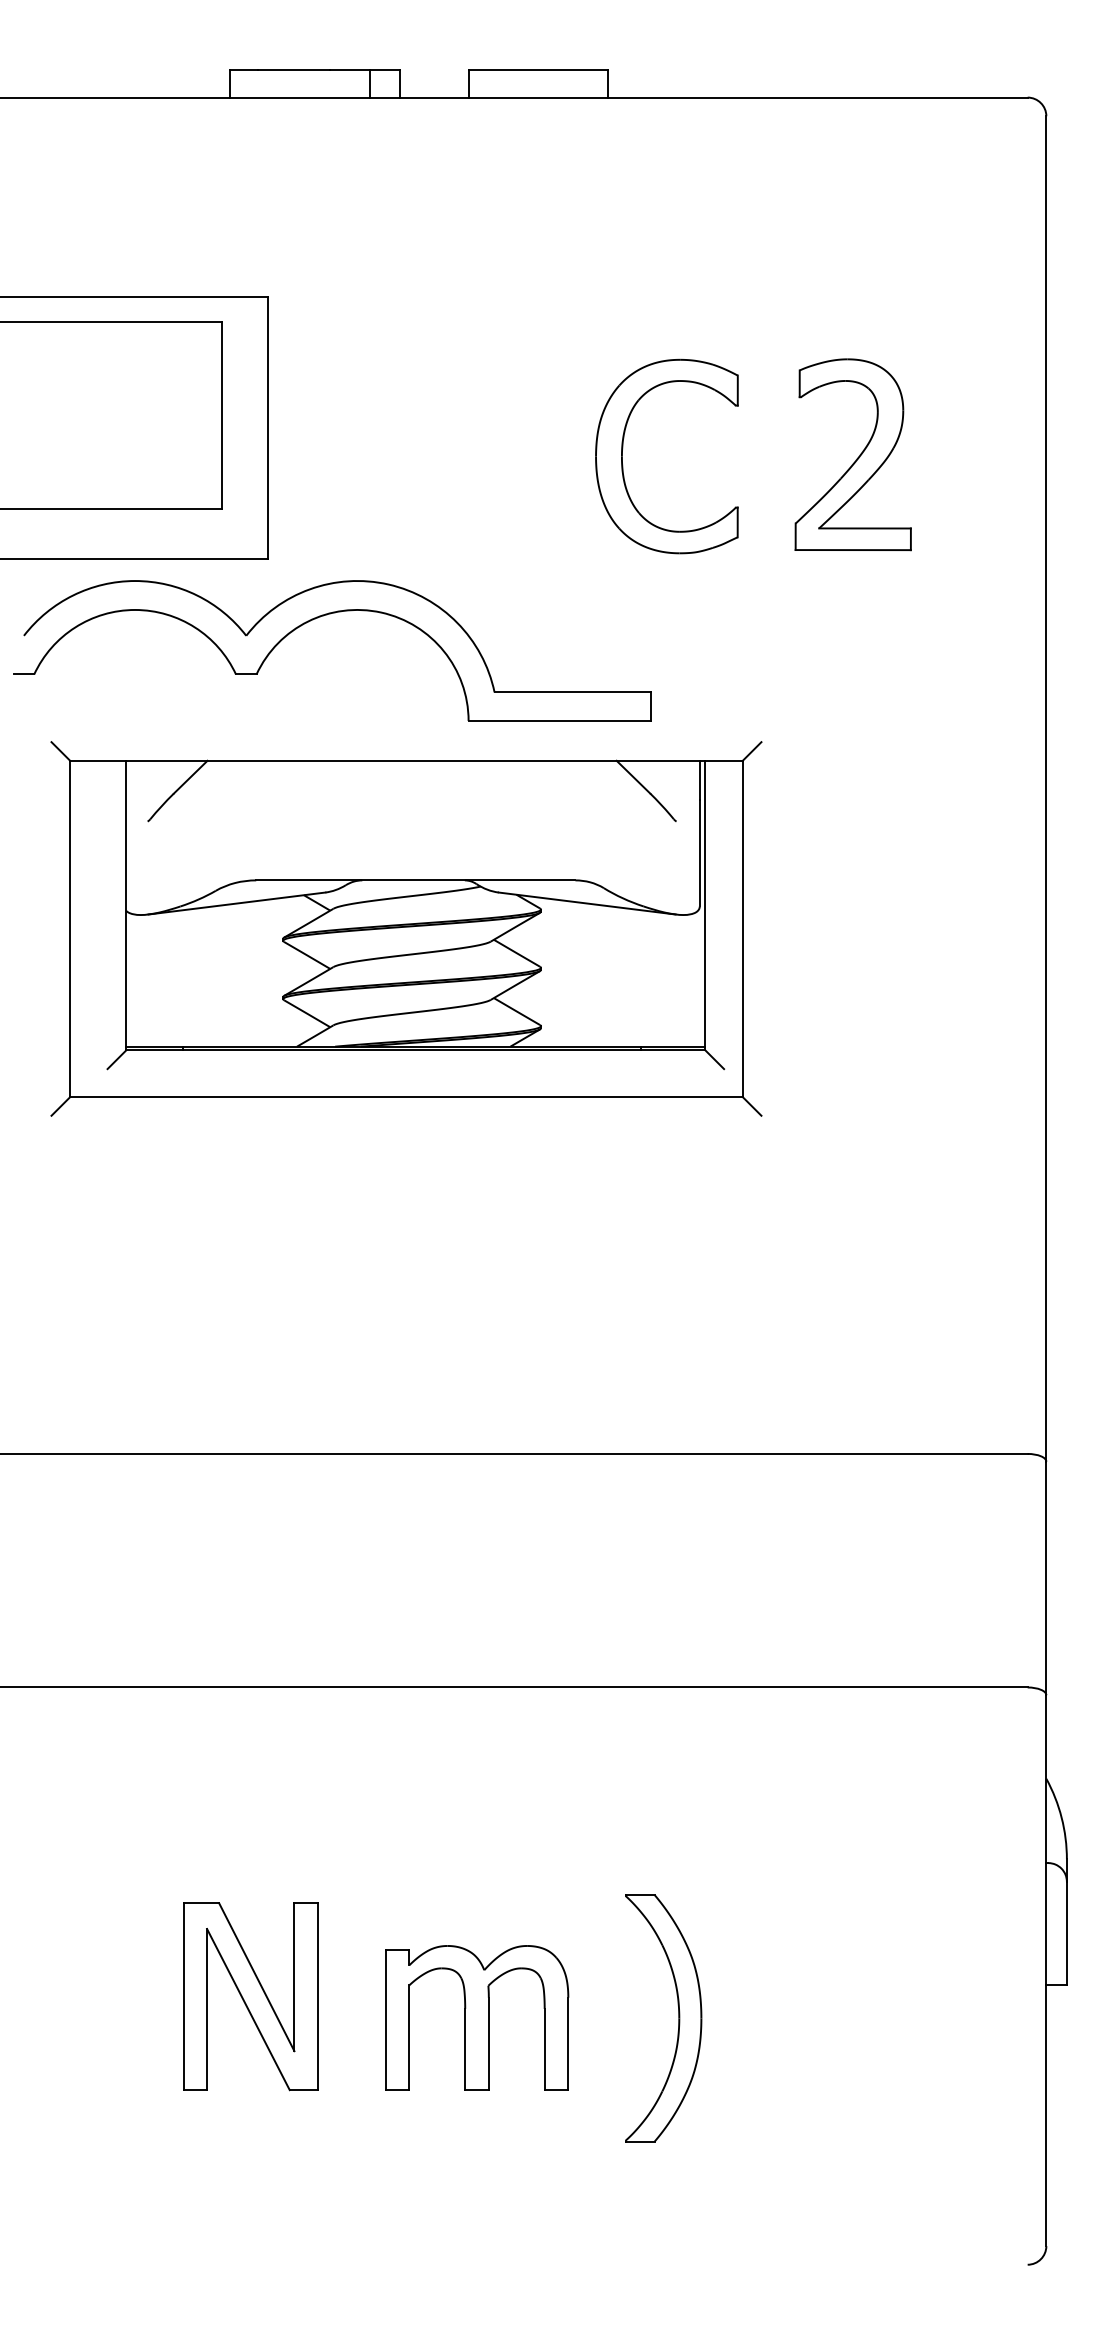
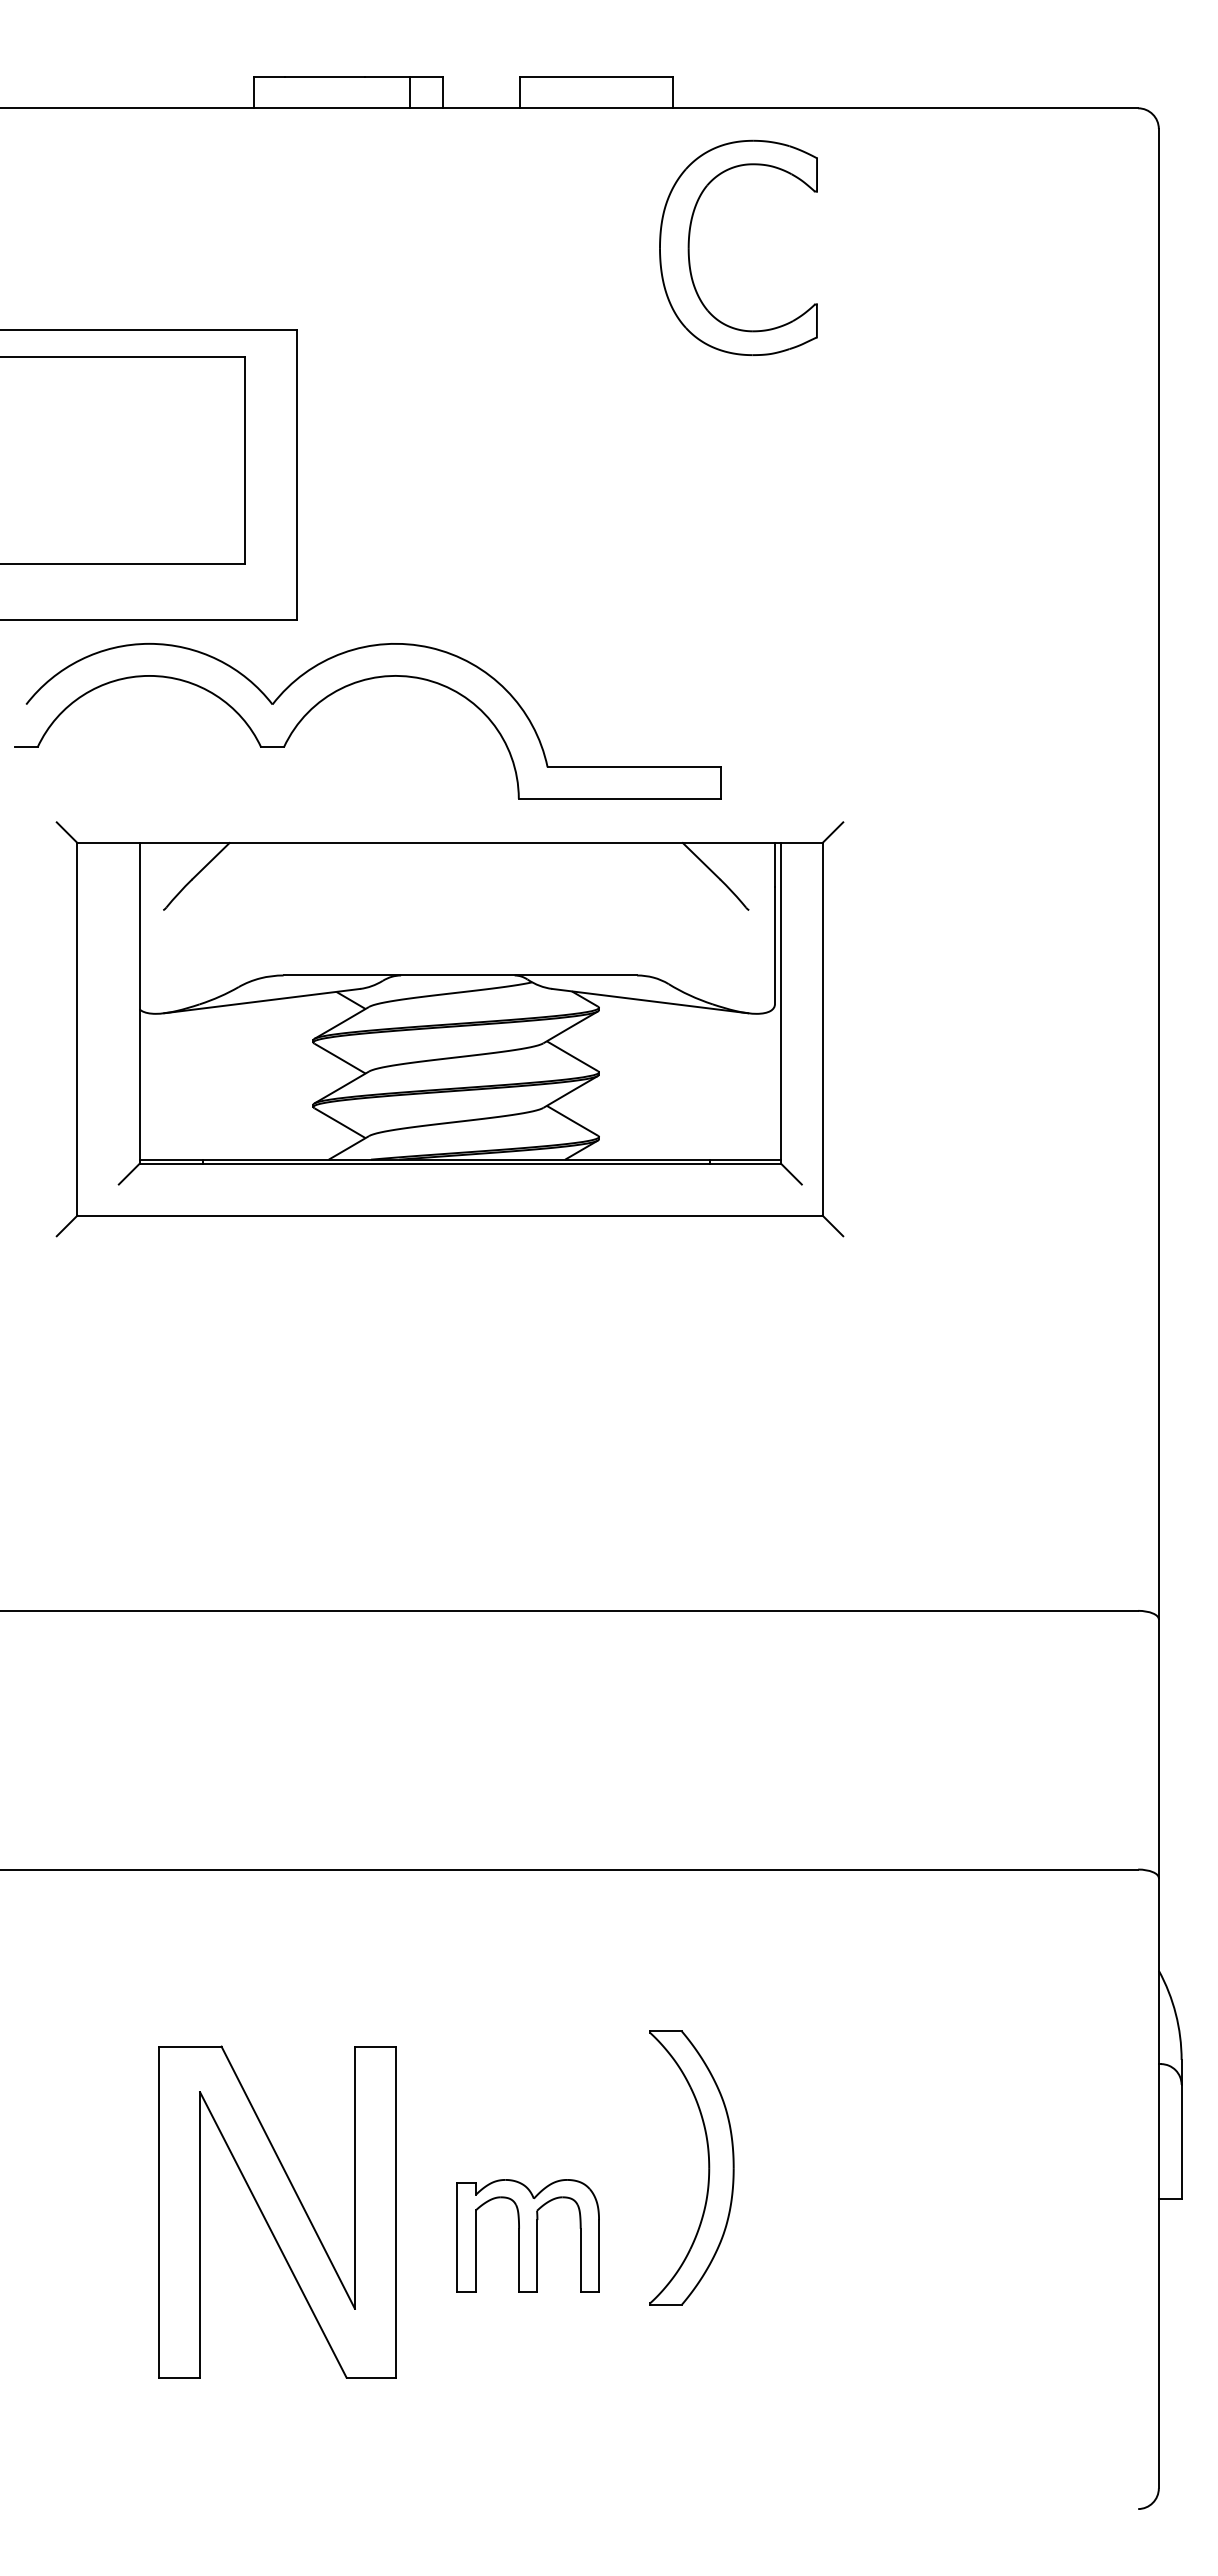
part: (622, 456) -> (689, 247), moved
part: (857, 457) -> (949, 507), removed
part: (250, 1996) -> (277, 2211), size x1.6
part: (477, 2017) -> (528, 2235), size x0.7
part: (678, 2017) -> (708, 2167), moved

